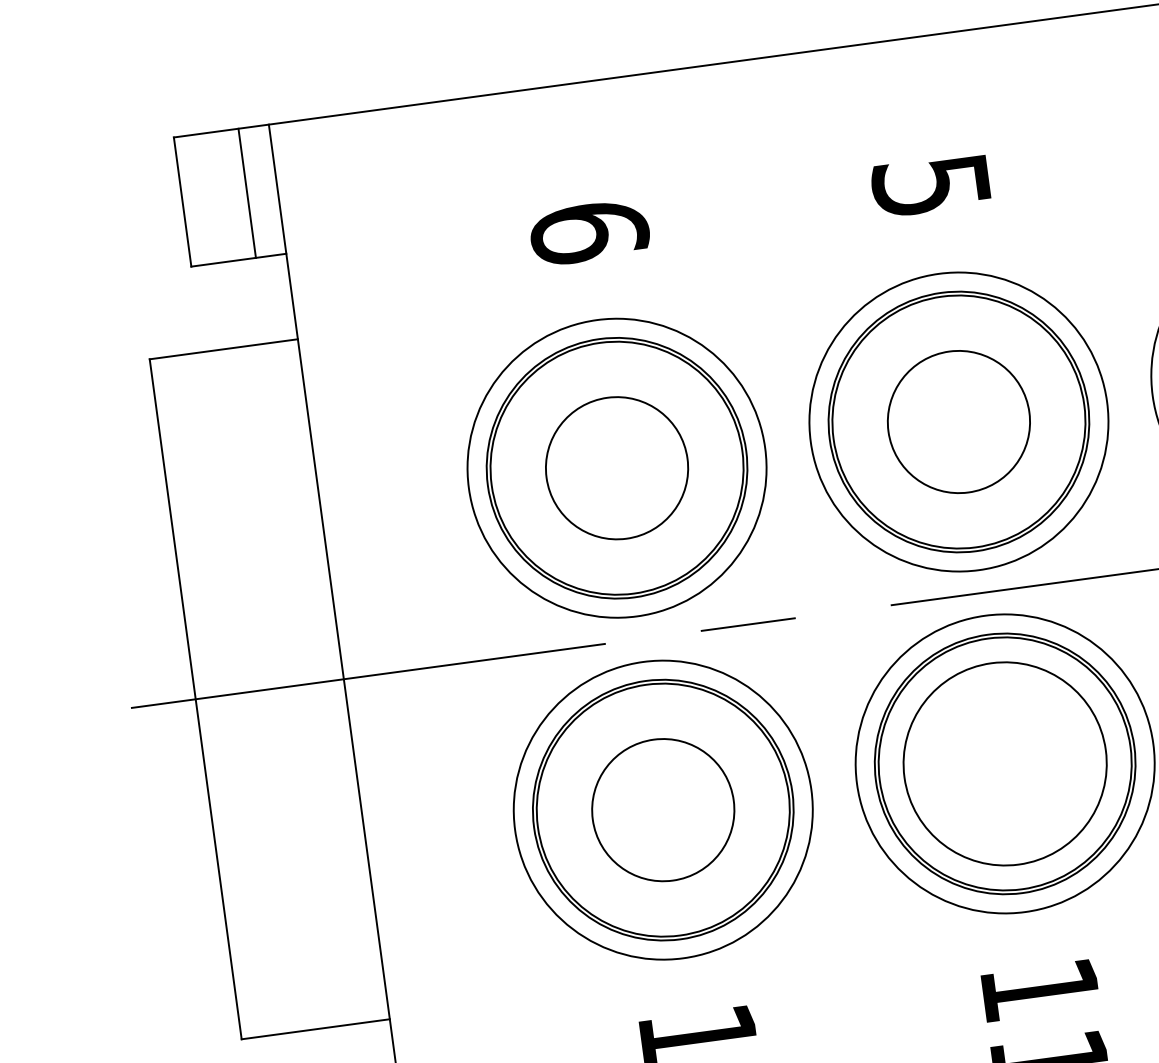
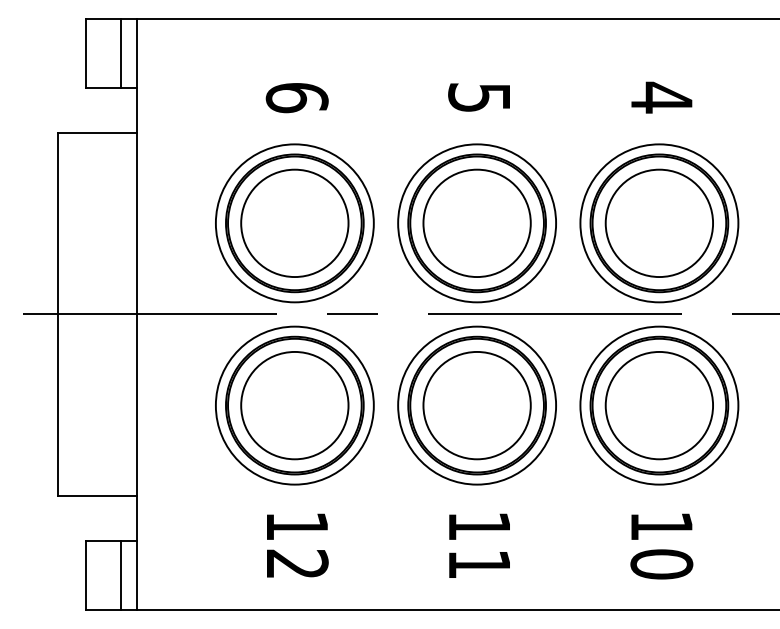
circle: (957, 422) -> (476, 223), size x1.43
circle: (616, 468) -> (294, 223), size x1.43
circle: (662, 809) -> (294, 405), size x1.43

